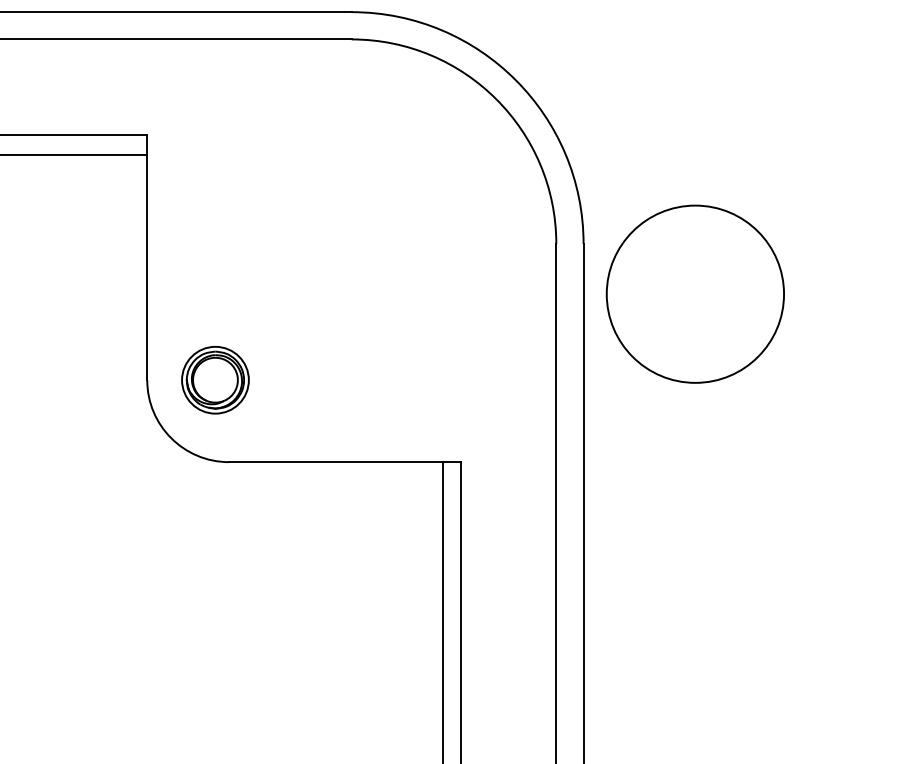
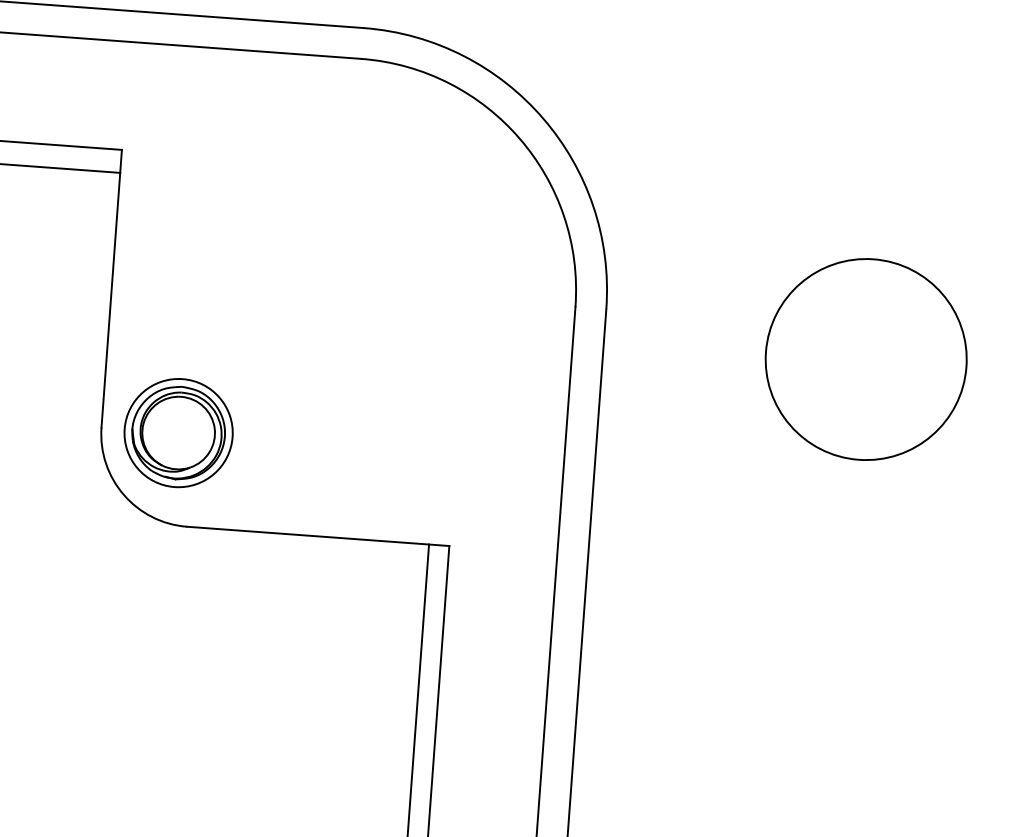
circle: (694, 293) -> (865, 358), moved
part: (215, 379) -> (178, 432), size x1.43

